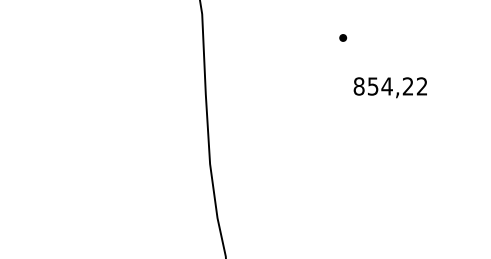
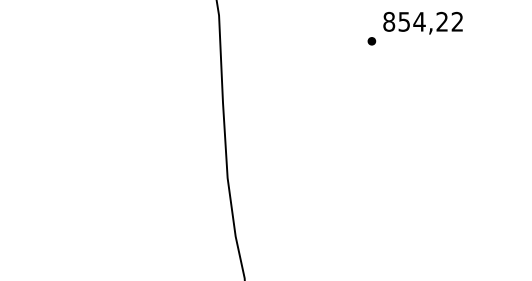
text: (389, 87) -> (422, 23), moved

